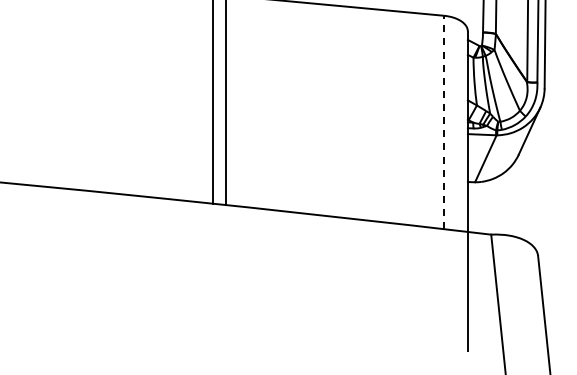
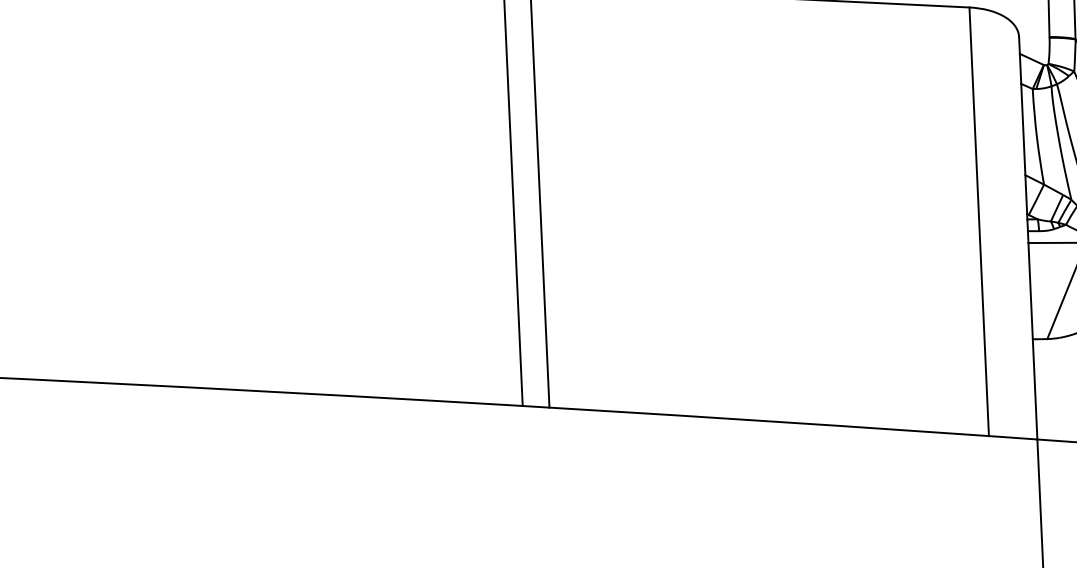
line: (443, 122) -> (978, 221), dashed -> solid

